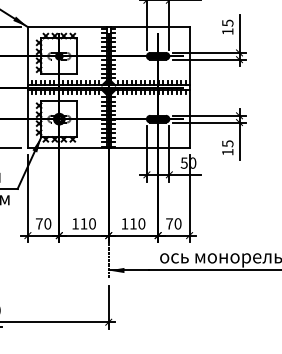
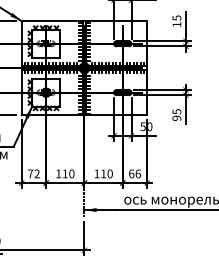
text: (227, 151) -> (176, 117), 15 -> 95
text: (47, 223) -> (36, 173), 70 -> 72
text: (173, 223) -> (134, 173), 70 -> 66

